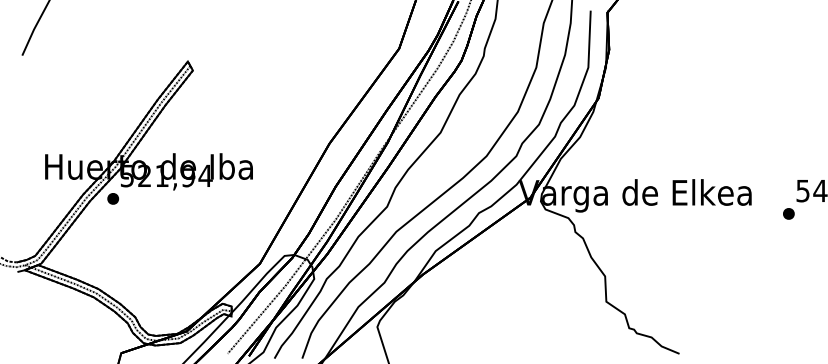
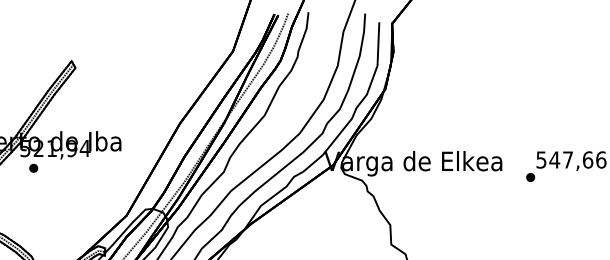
part: (113, 198) -> (33, 168), moved

